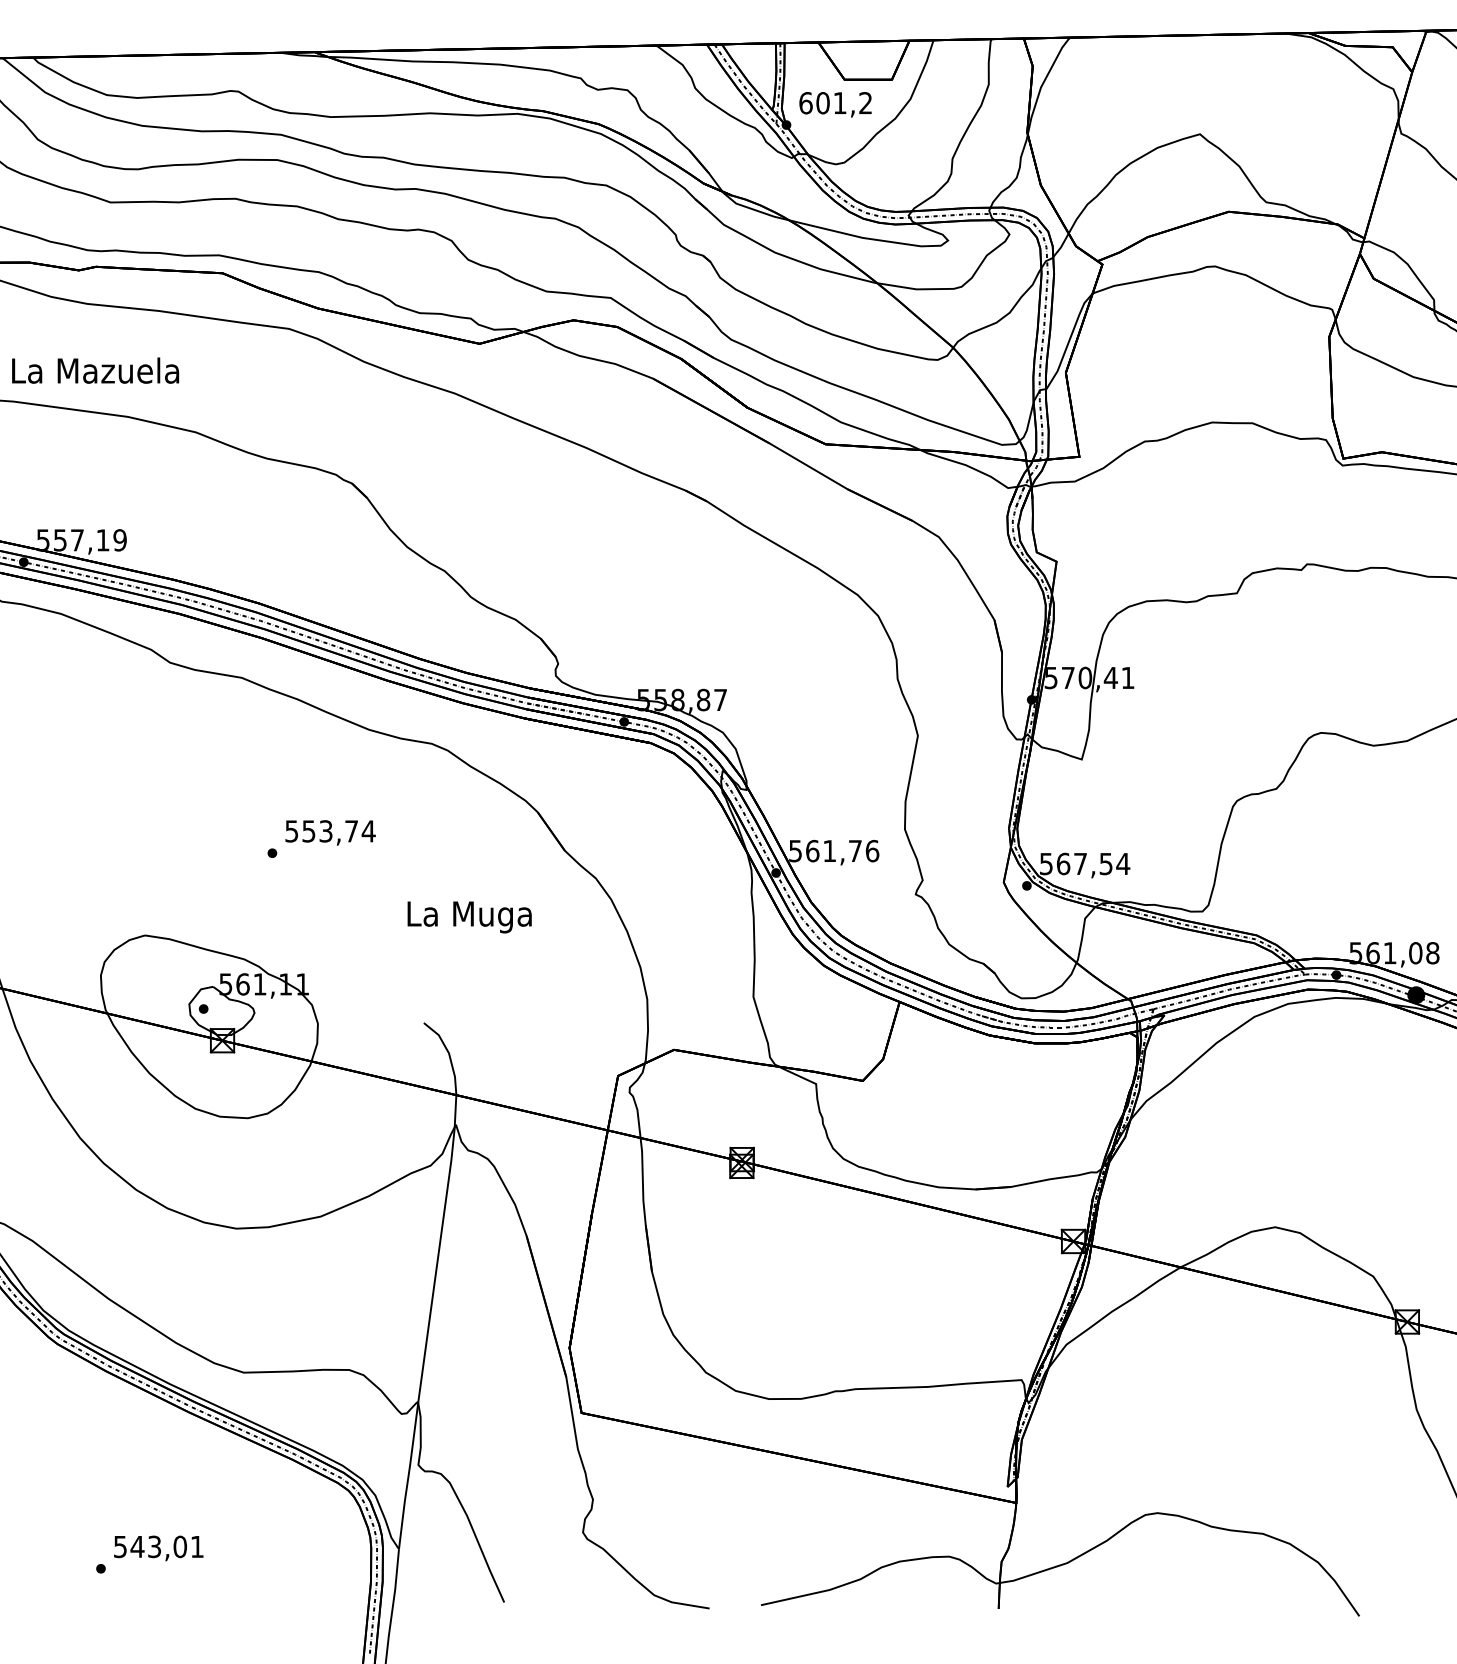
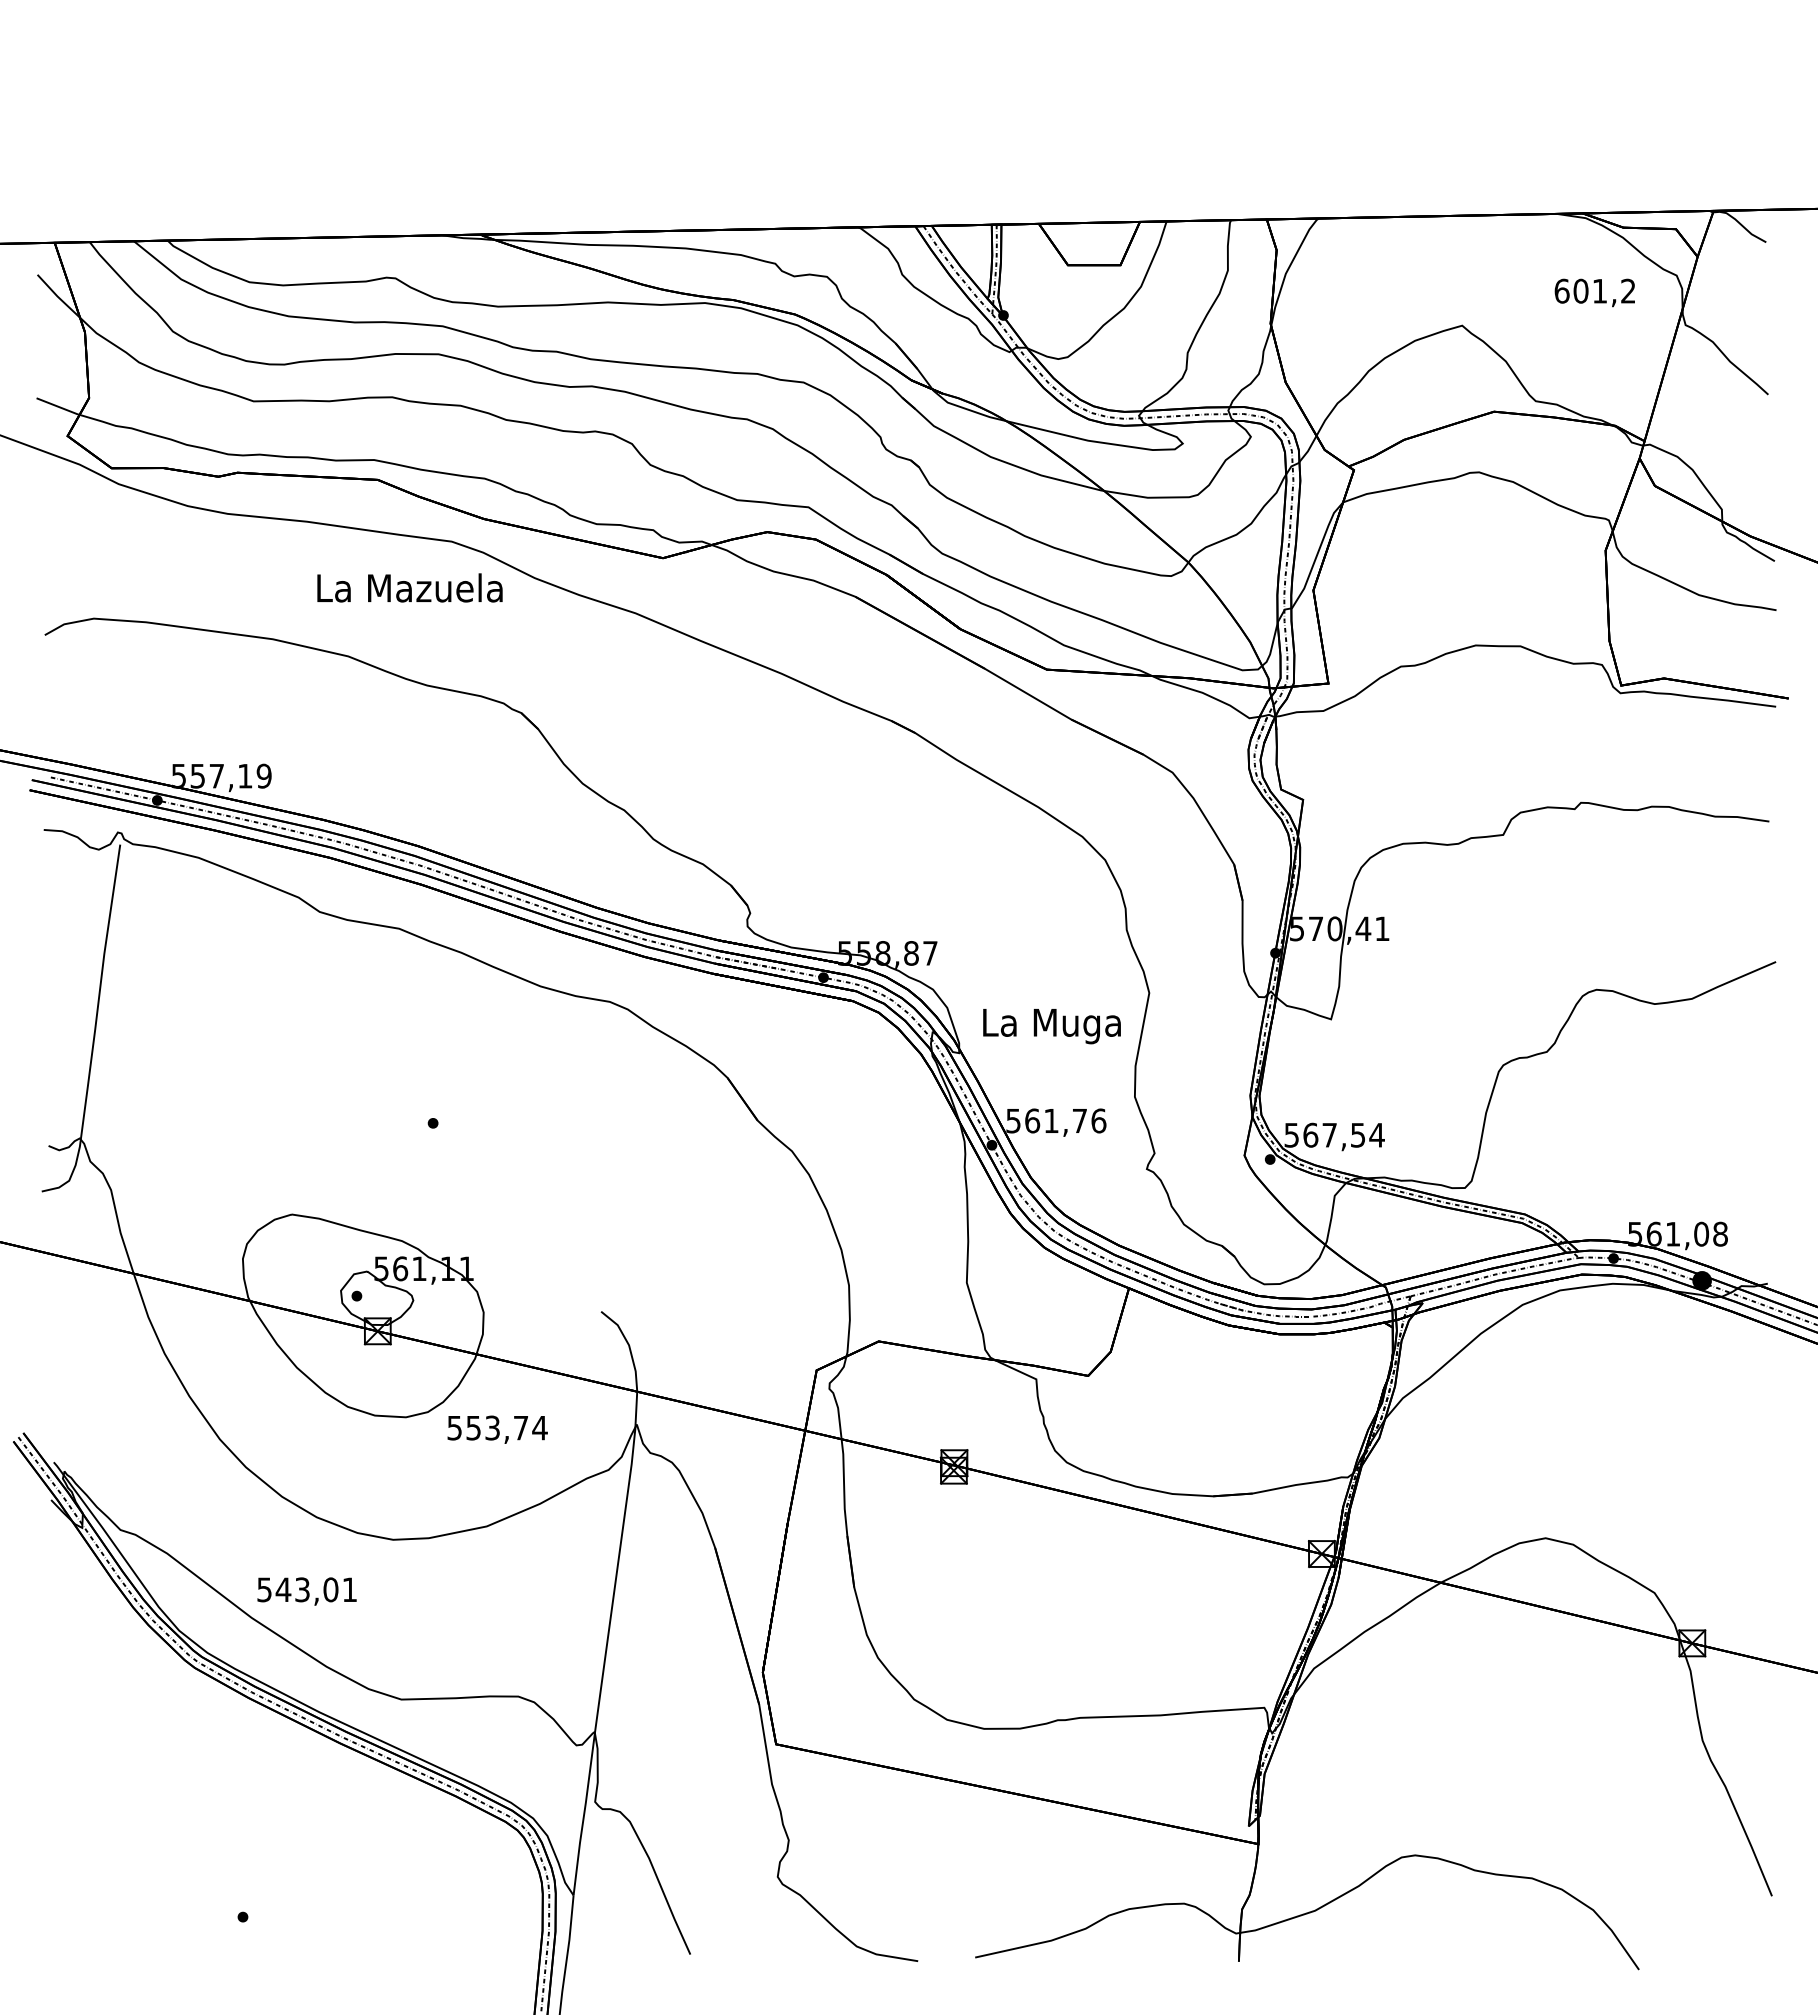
text: (835, 104) -> (1594, 292), moved
text: (95, 370) -> (409, 587), moved
text: (330, 832) -> (497, 1429), moved
text: (469, 917) -> (1051, 1026), moved
text: (158, 1548) -> (306, 1591), moved

